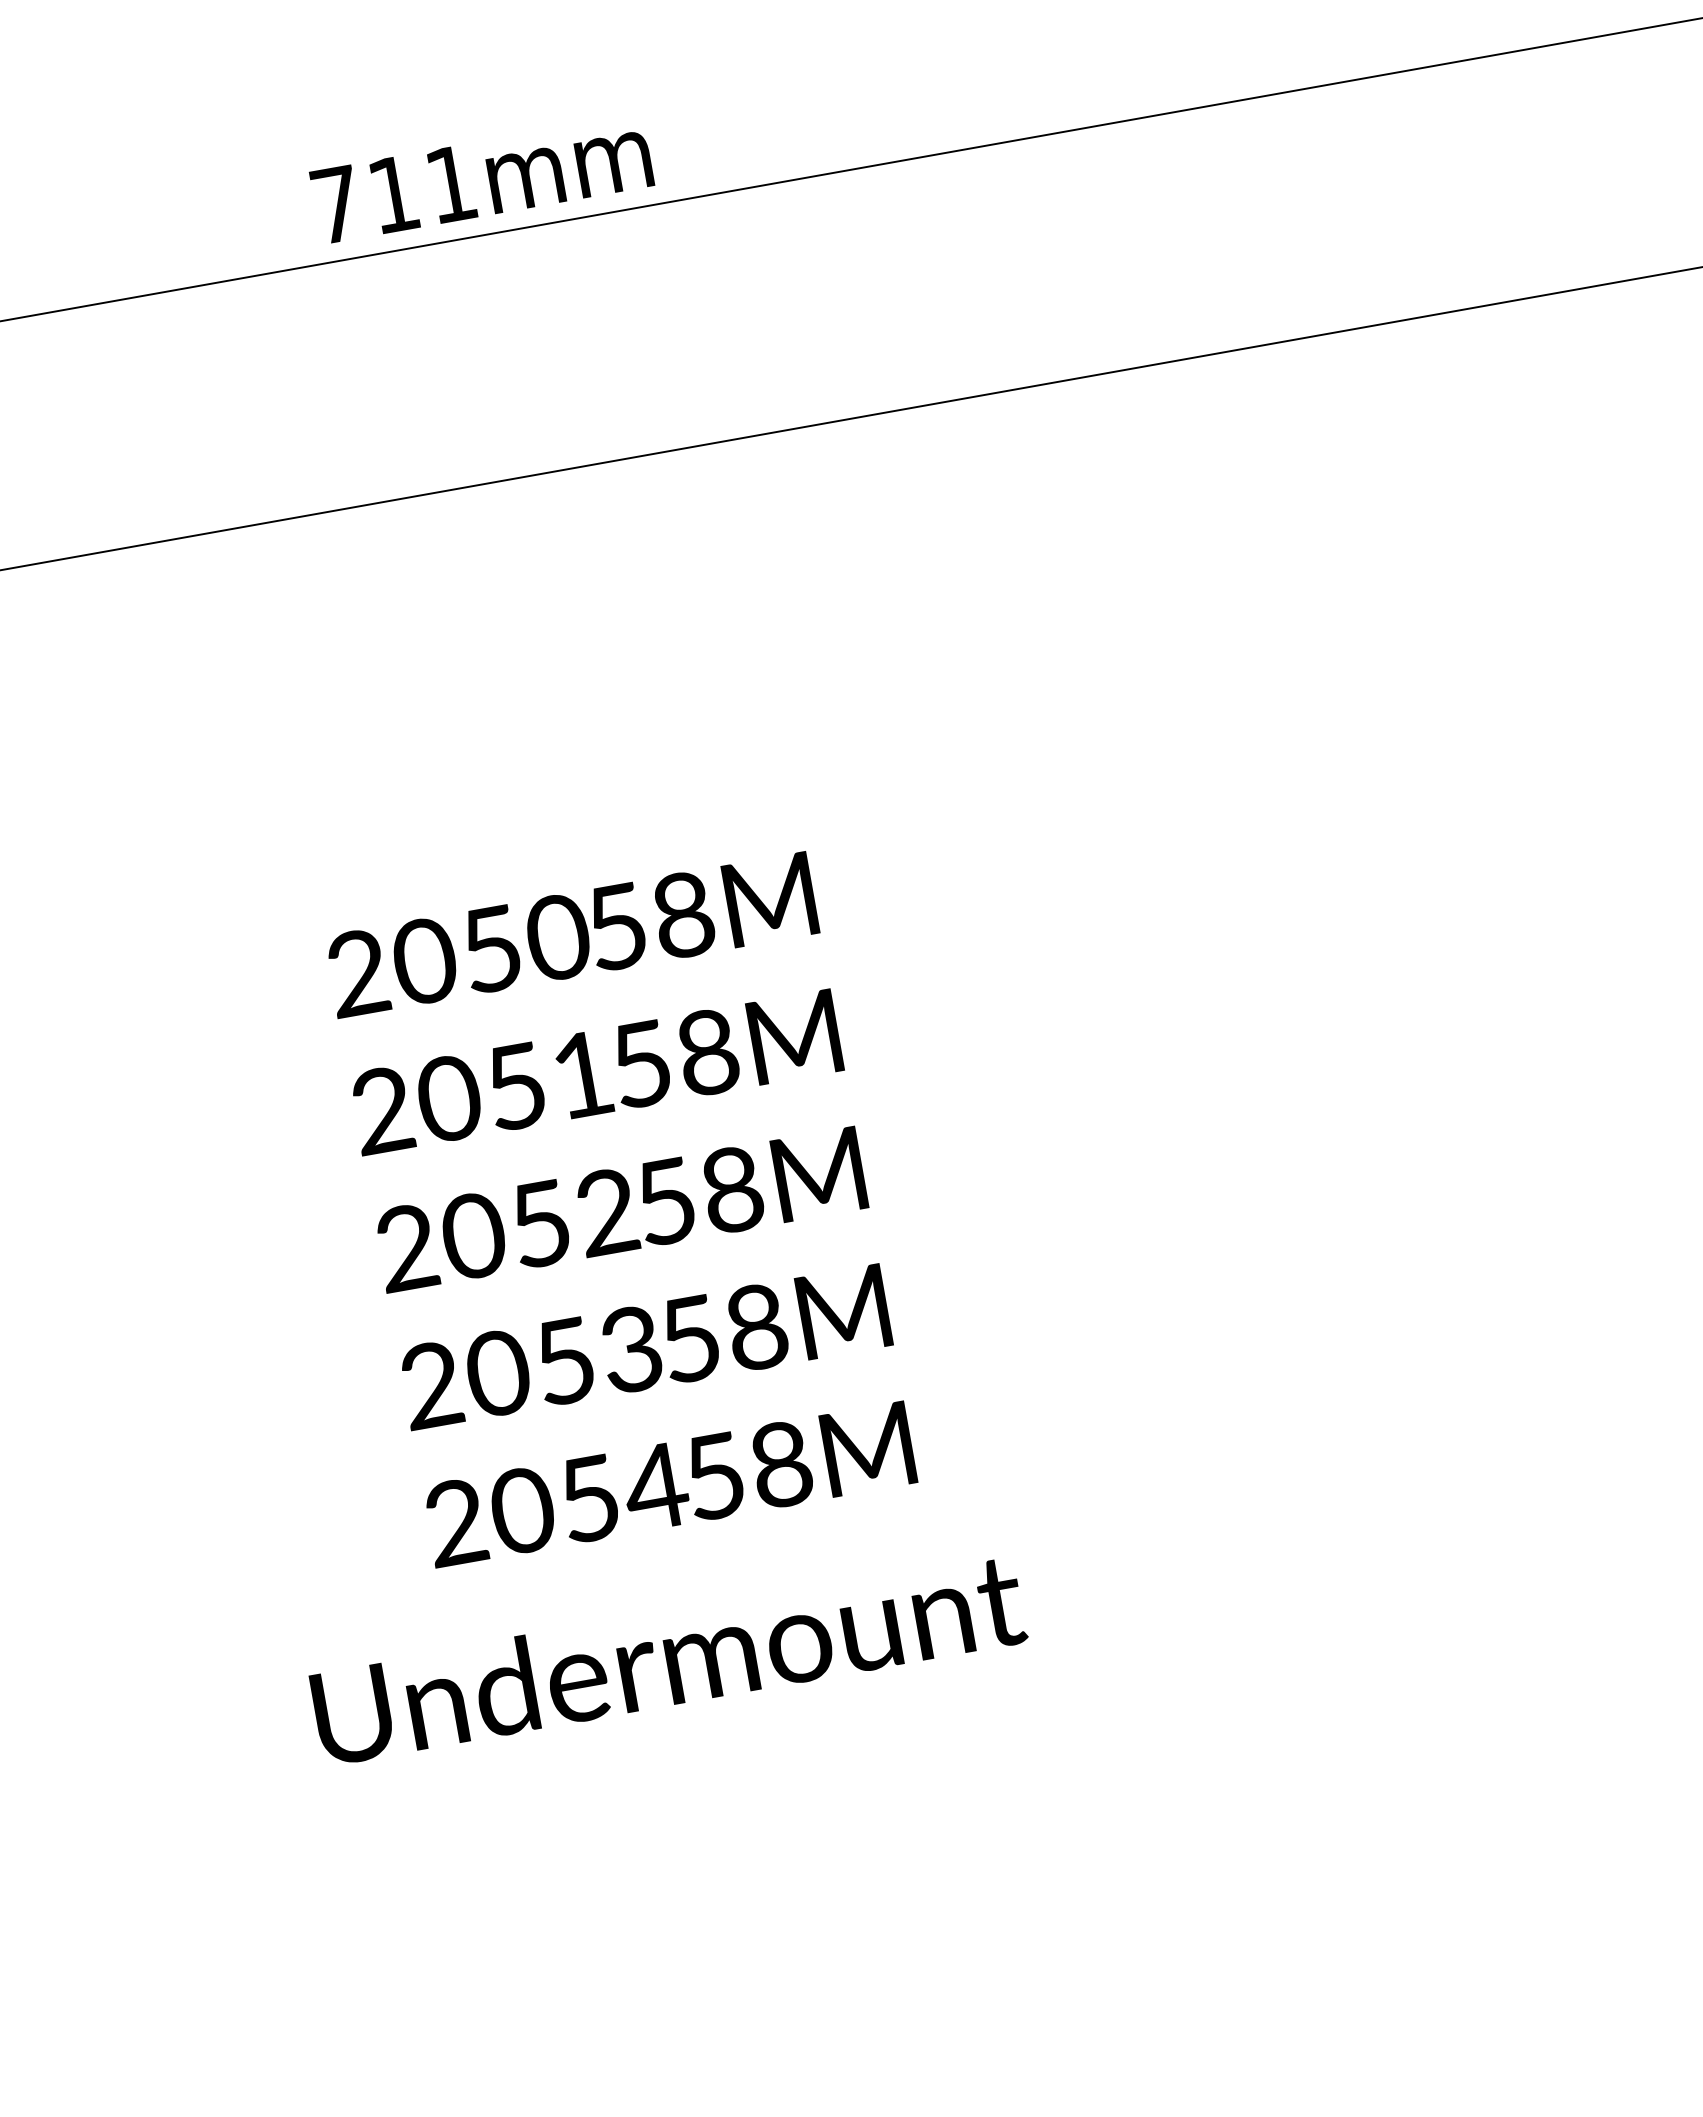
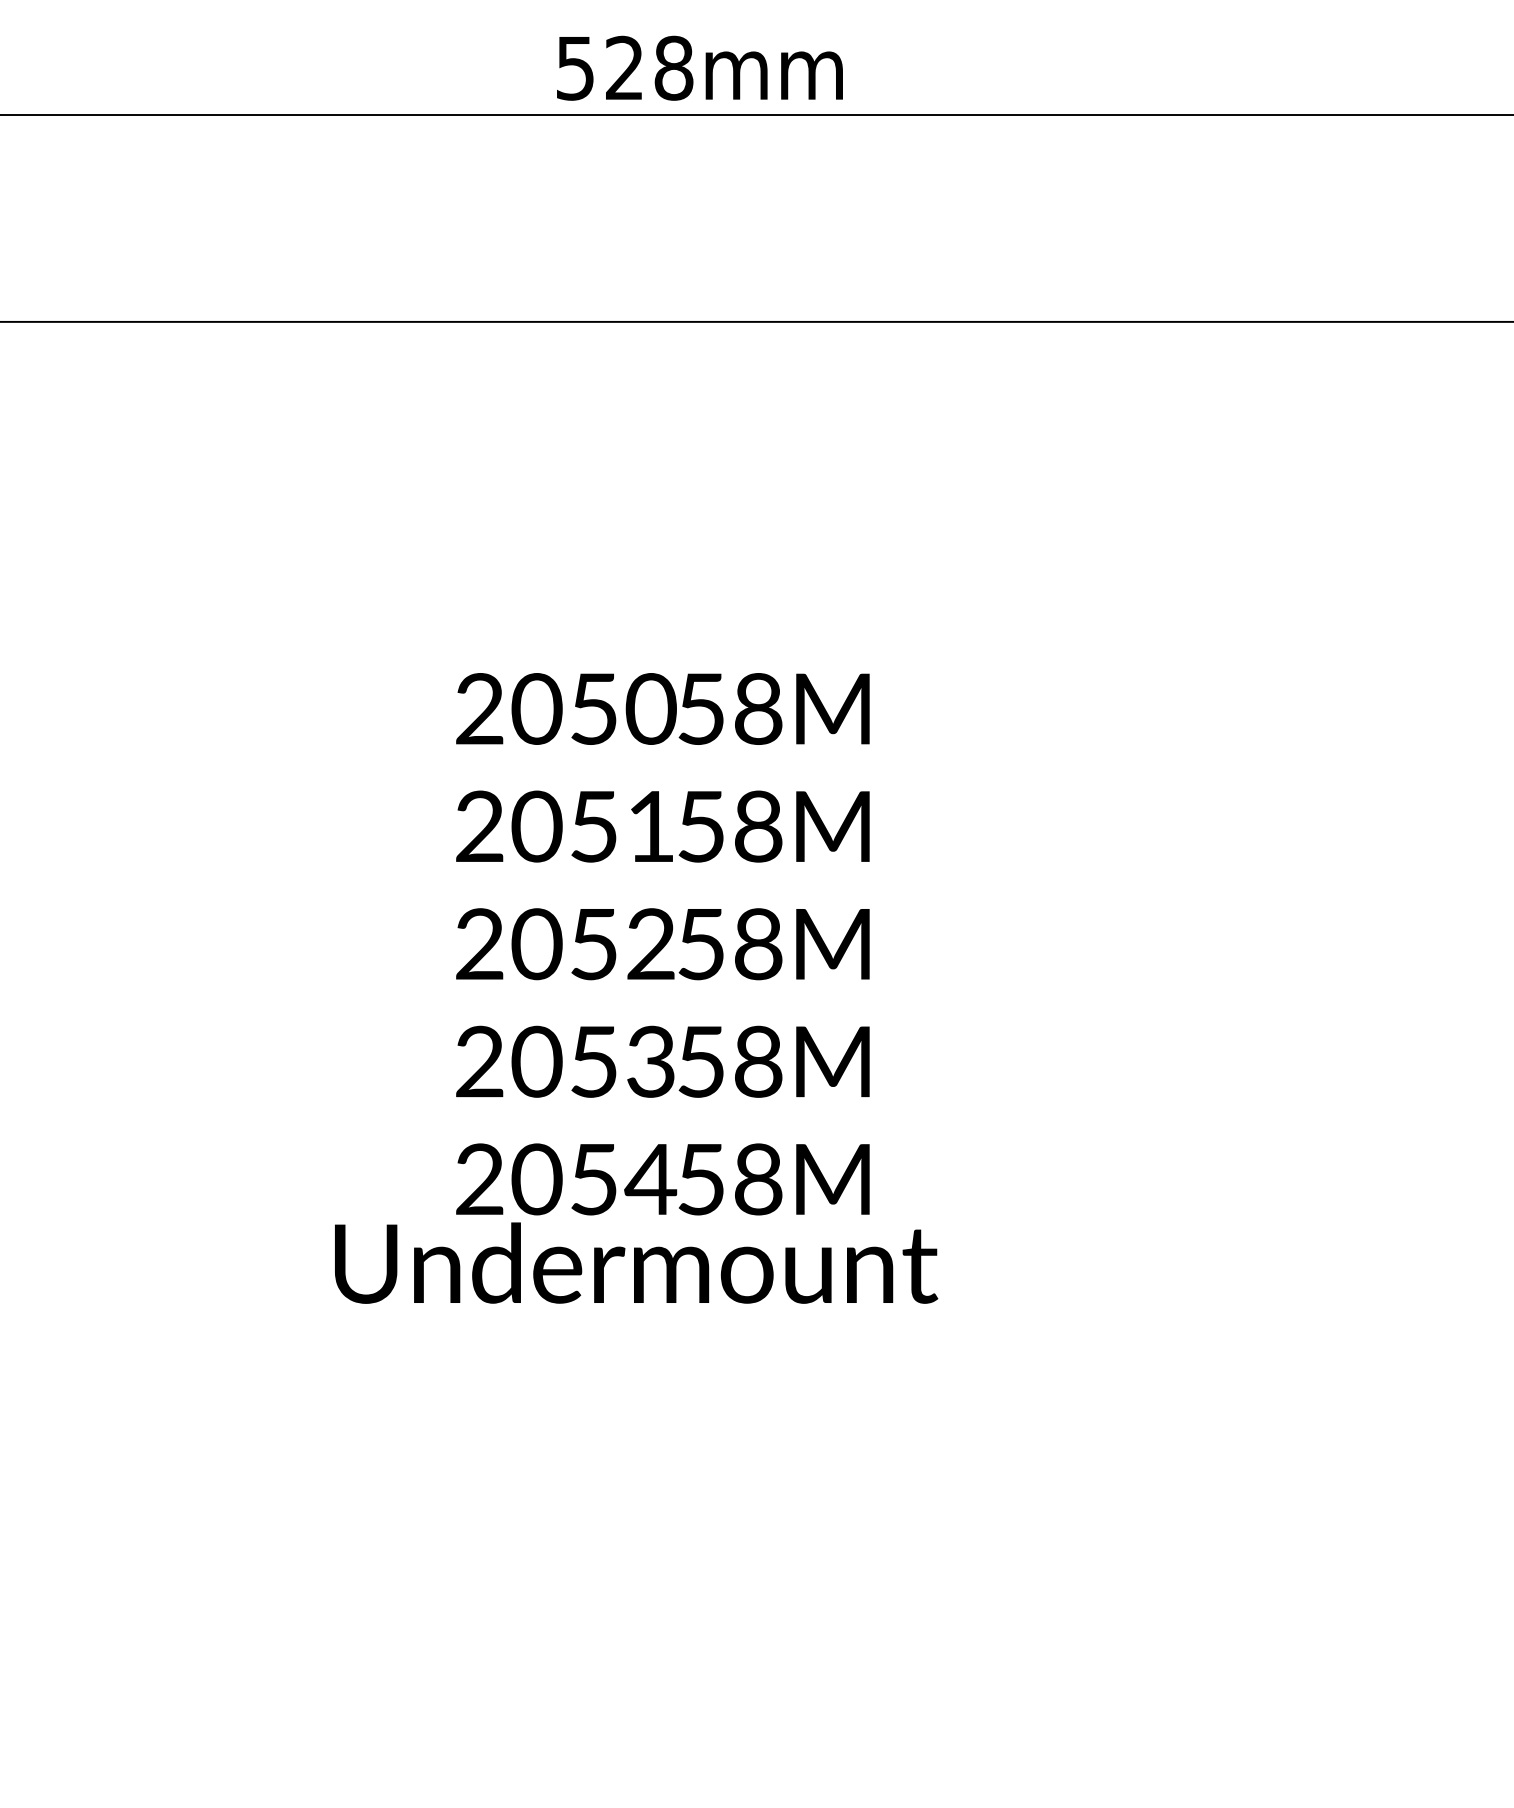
text: (394, 193) -> (625, 67), 711mm -> 528mm
text: (668, 1657) -> (636, 1262), moved

